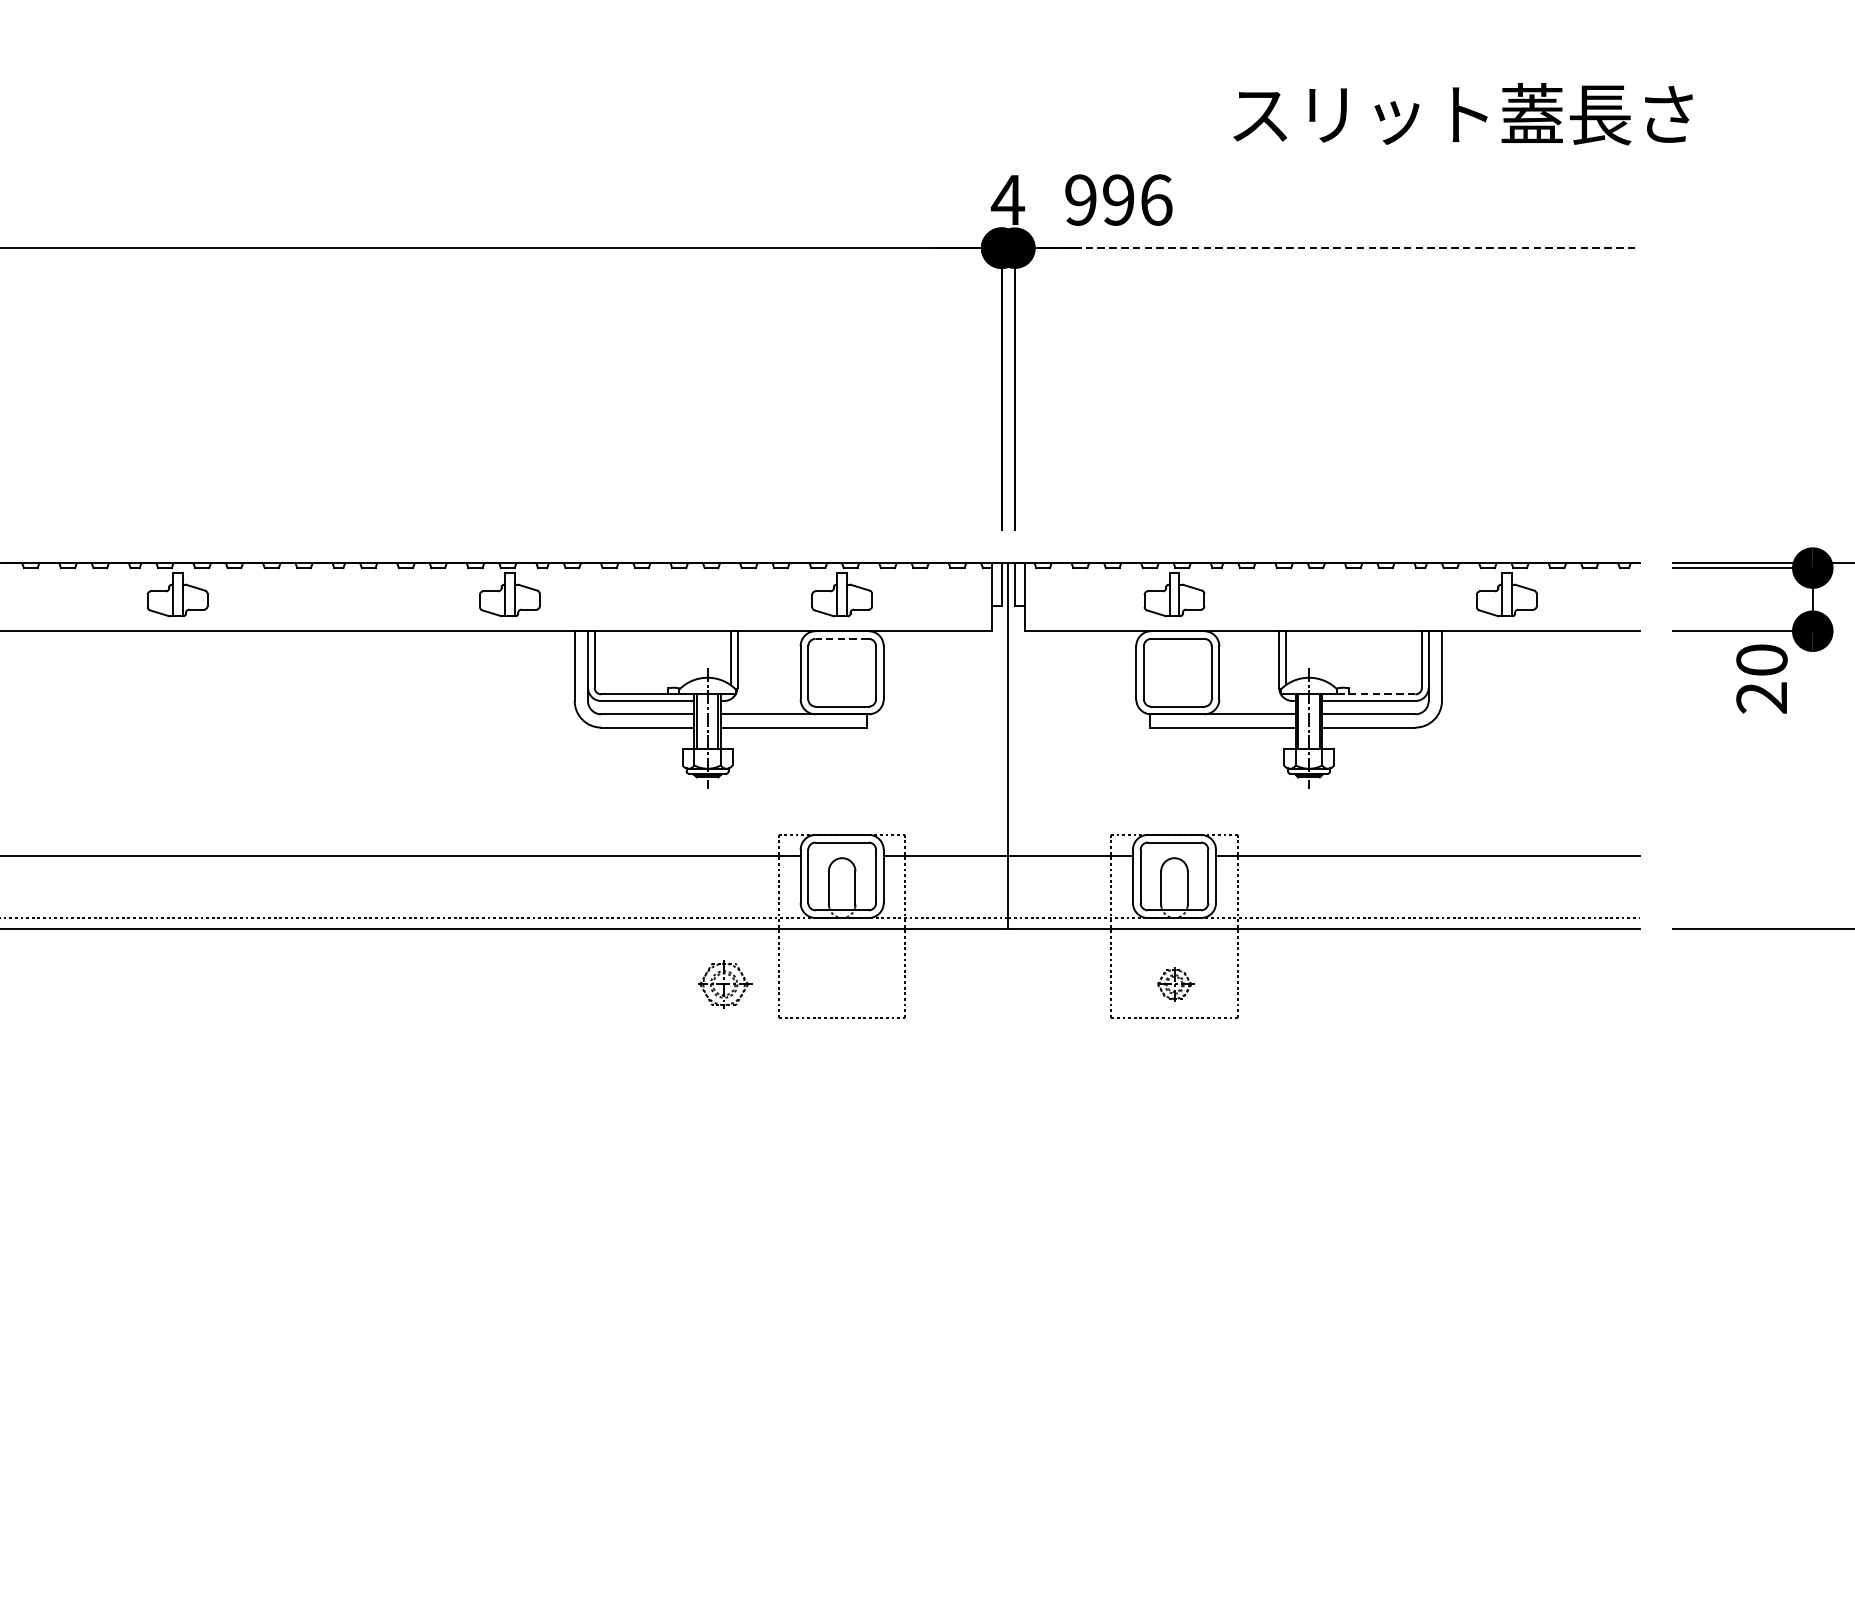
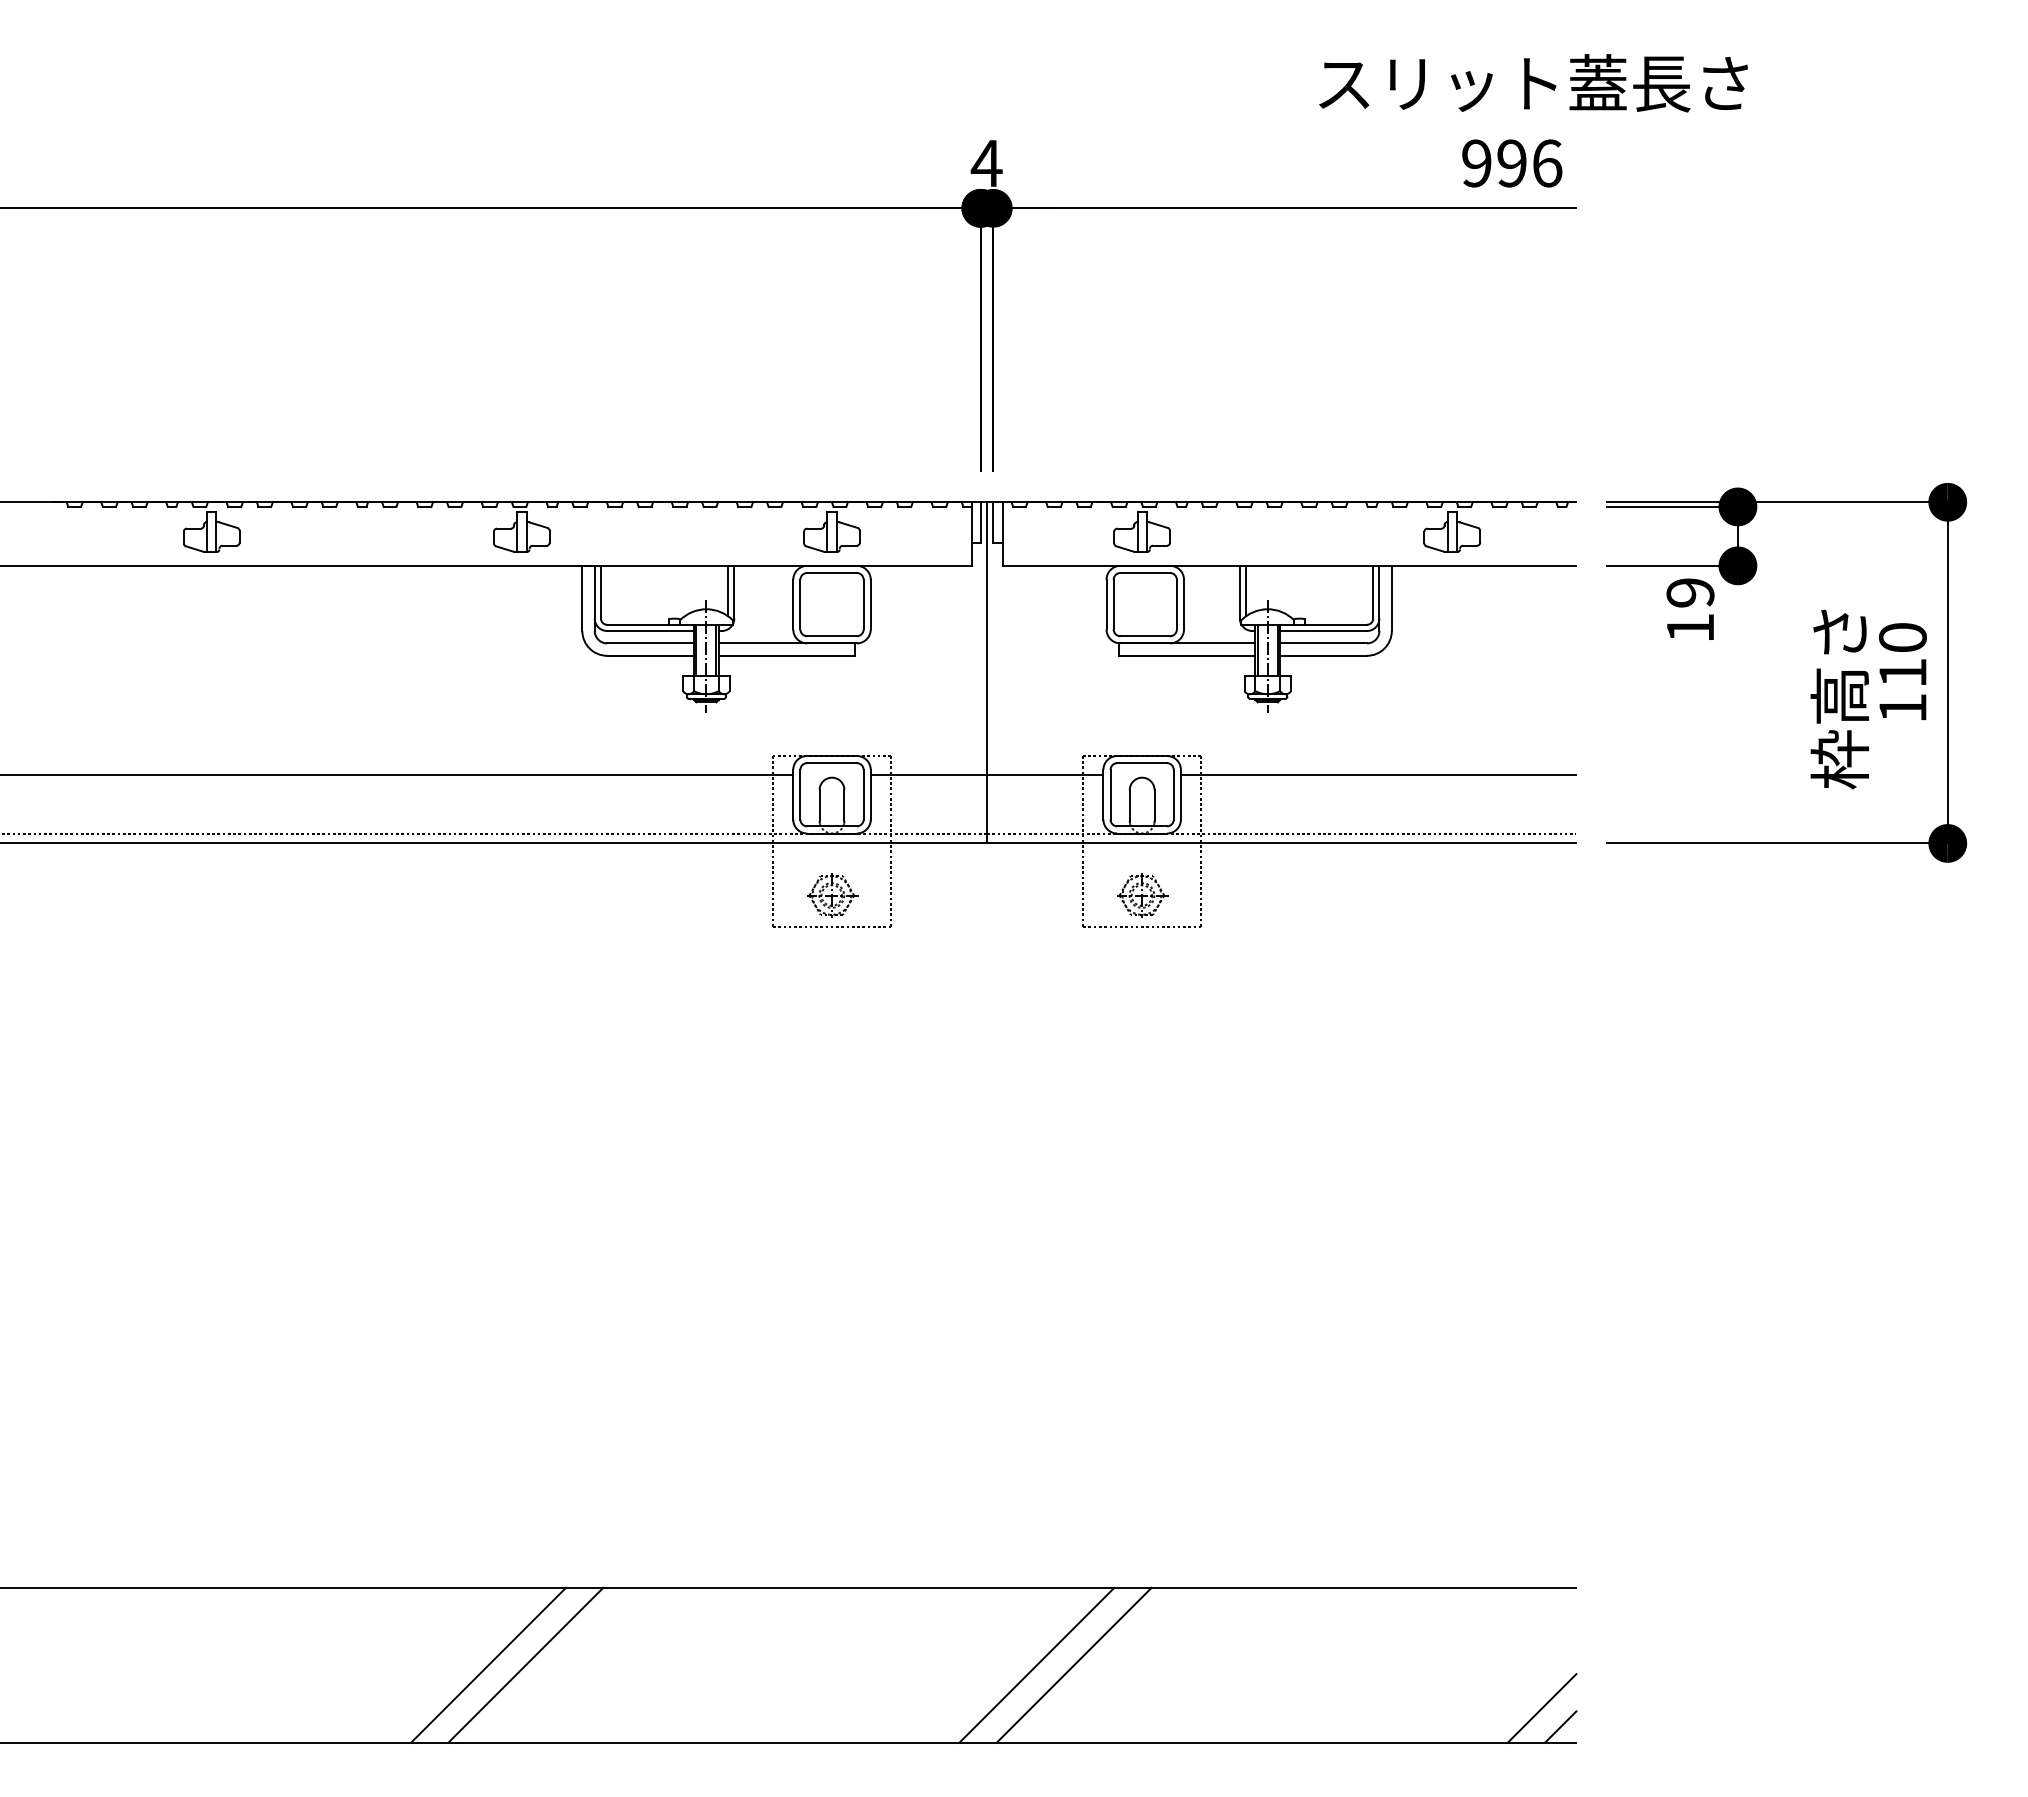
text: (1463, 114) -> (1533, 83), moved
text: (1119, 200) -> (1512, 163), moved
line: (1326, 248) -> (1284, 208), dashed -> solid
line: (842, 639) -> (832, 573), dashed -> solid
text: (1761, 679) -> (1690, 610), 20 -> 19
line: (1376, 694) -> (1330, 624), dashed -> solid
part: (724, 984) -> (832, 895), moved
part: (1174, 984) -> (1142, 895), size x1.43

